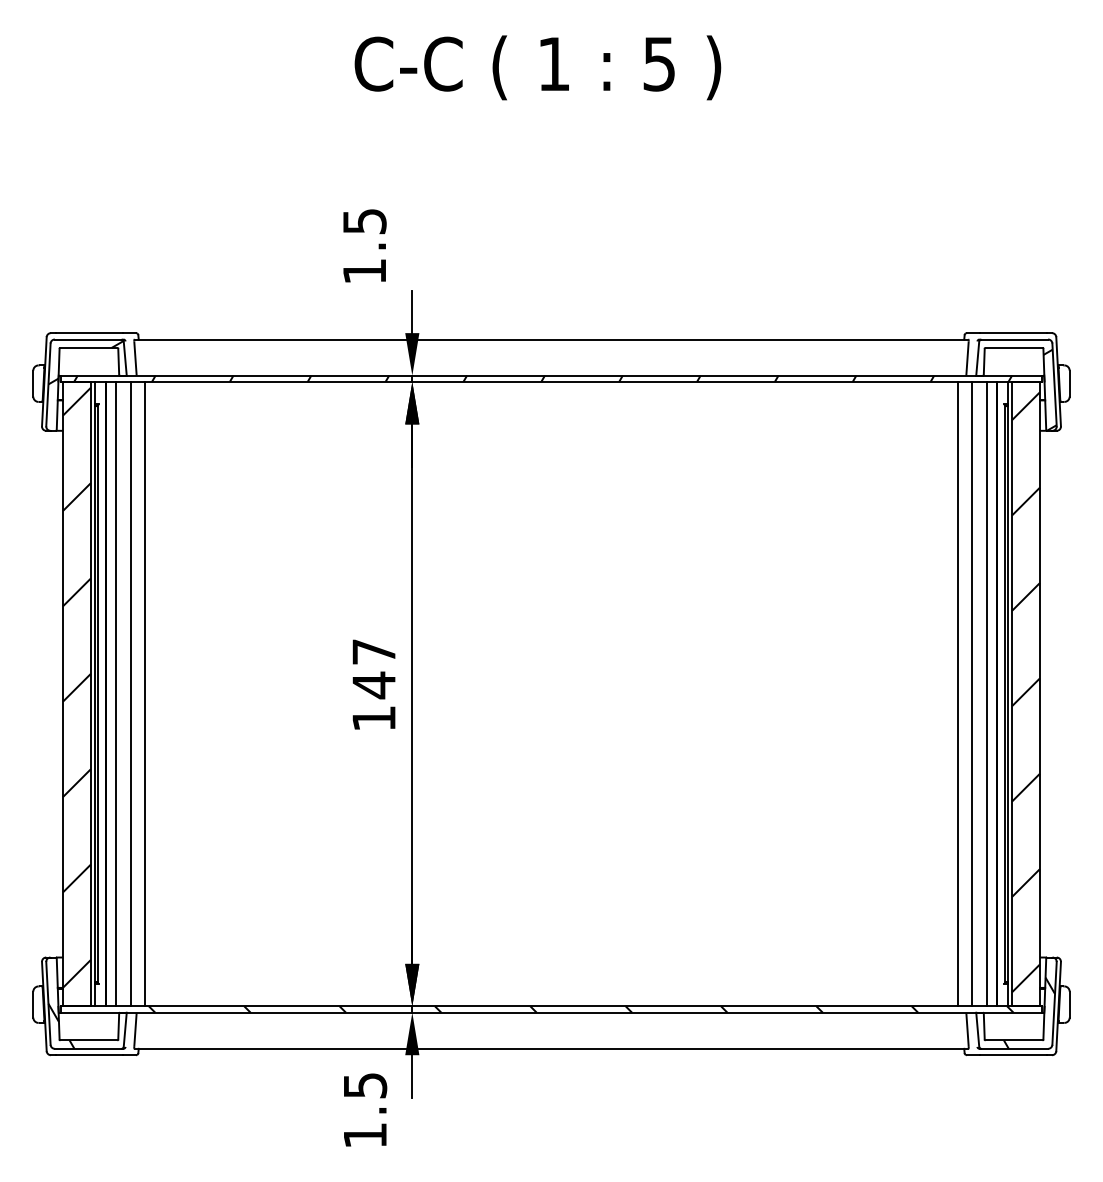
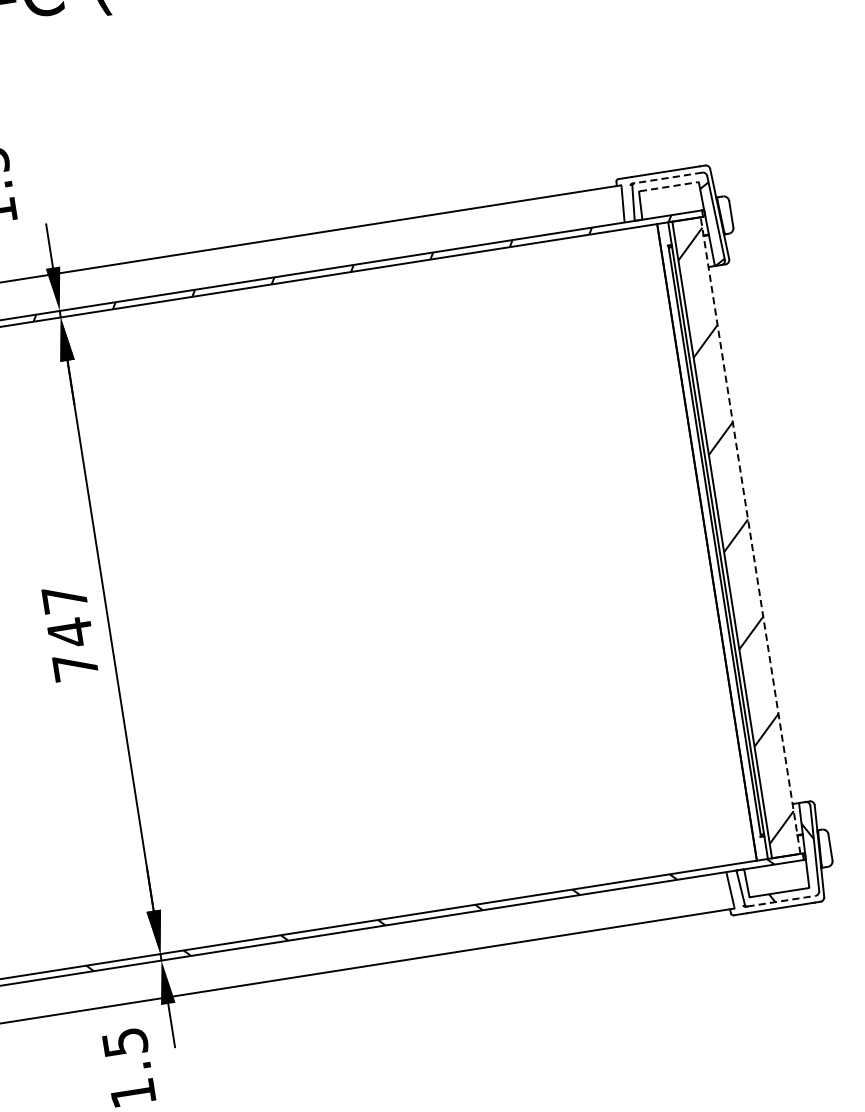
line: (1014, 339) -> (667, 178), solid -> dashed
line: (1014, 348) -> (669, 187), solid -> dashed
line: (958, 693) -> (667, 547), removed
line: (972, 693) -> (681, 545), removed
line: (986, 693) -> (695, 543), removed
line: (1039, 693) -> (749, 534), solid -> dashed
text: (373, 718) -> (74, 666), 147 -> 747
line: (1015, 1048) -> (782, 900), solid -> dashed

